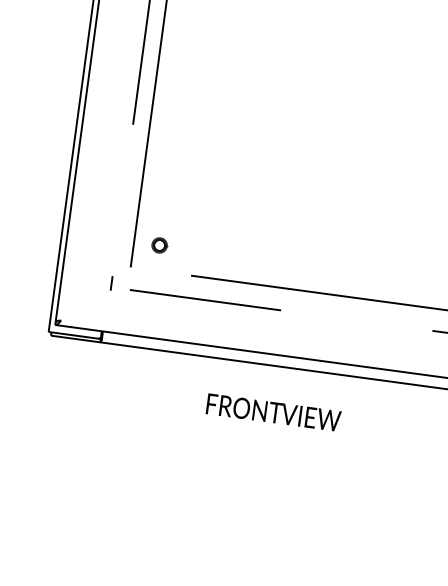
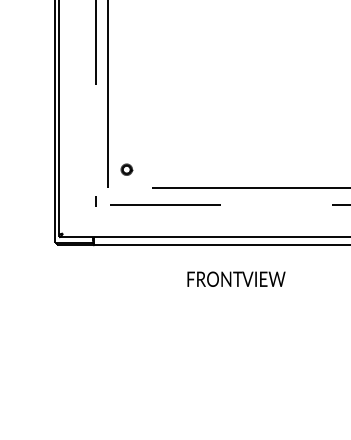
text: (273, 411) -> (236, 278), moved

